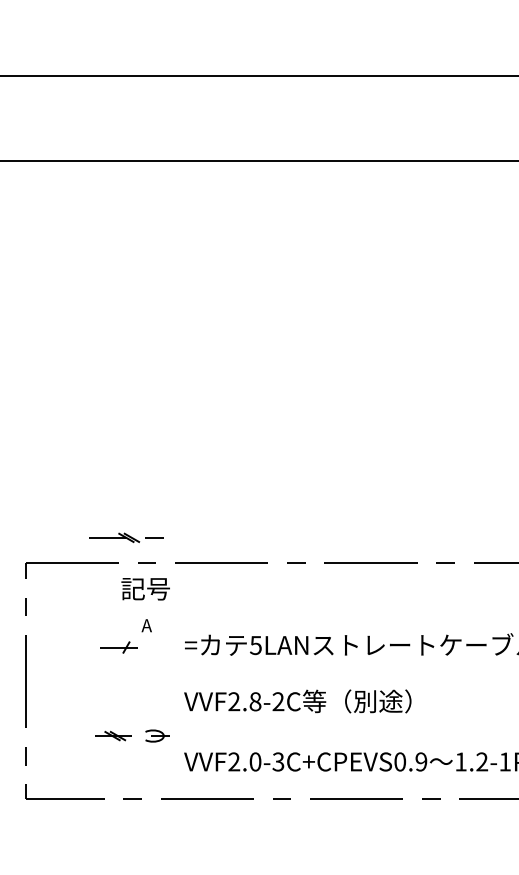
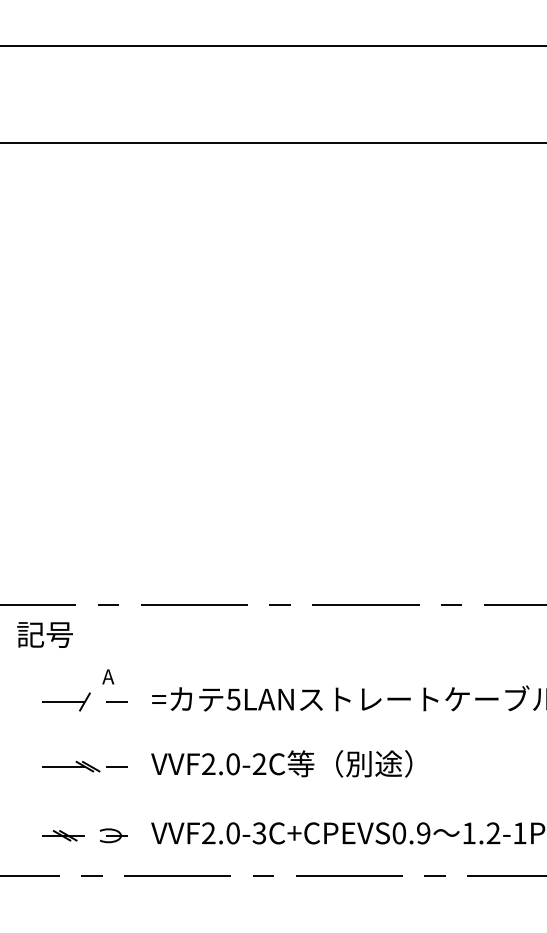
part: (126, 537) -> (85, 766), moved
text: (145, 589) -> (44, 635), moved
part: (126, 647) -> (85, 701), size x1.43
text: (255, 701) -> (233, 763), VVF2.8-2C -> VVF2.0-2C
part: (132, 735) -> (85, 835), moved

